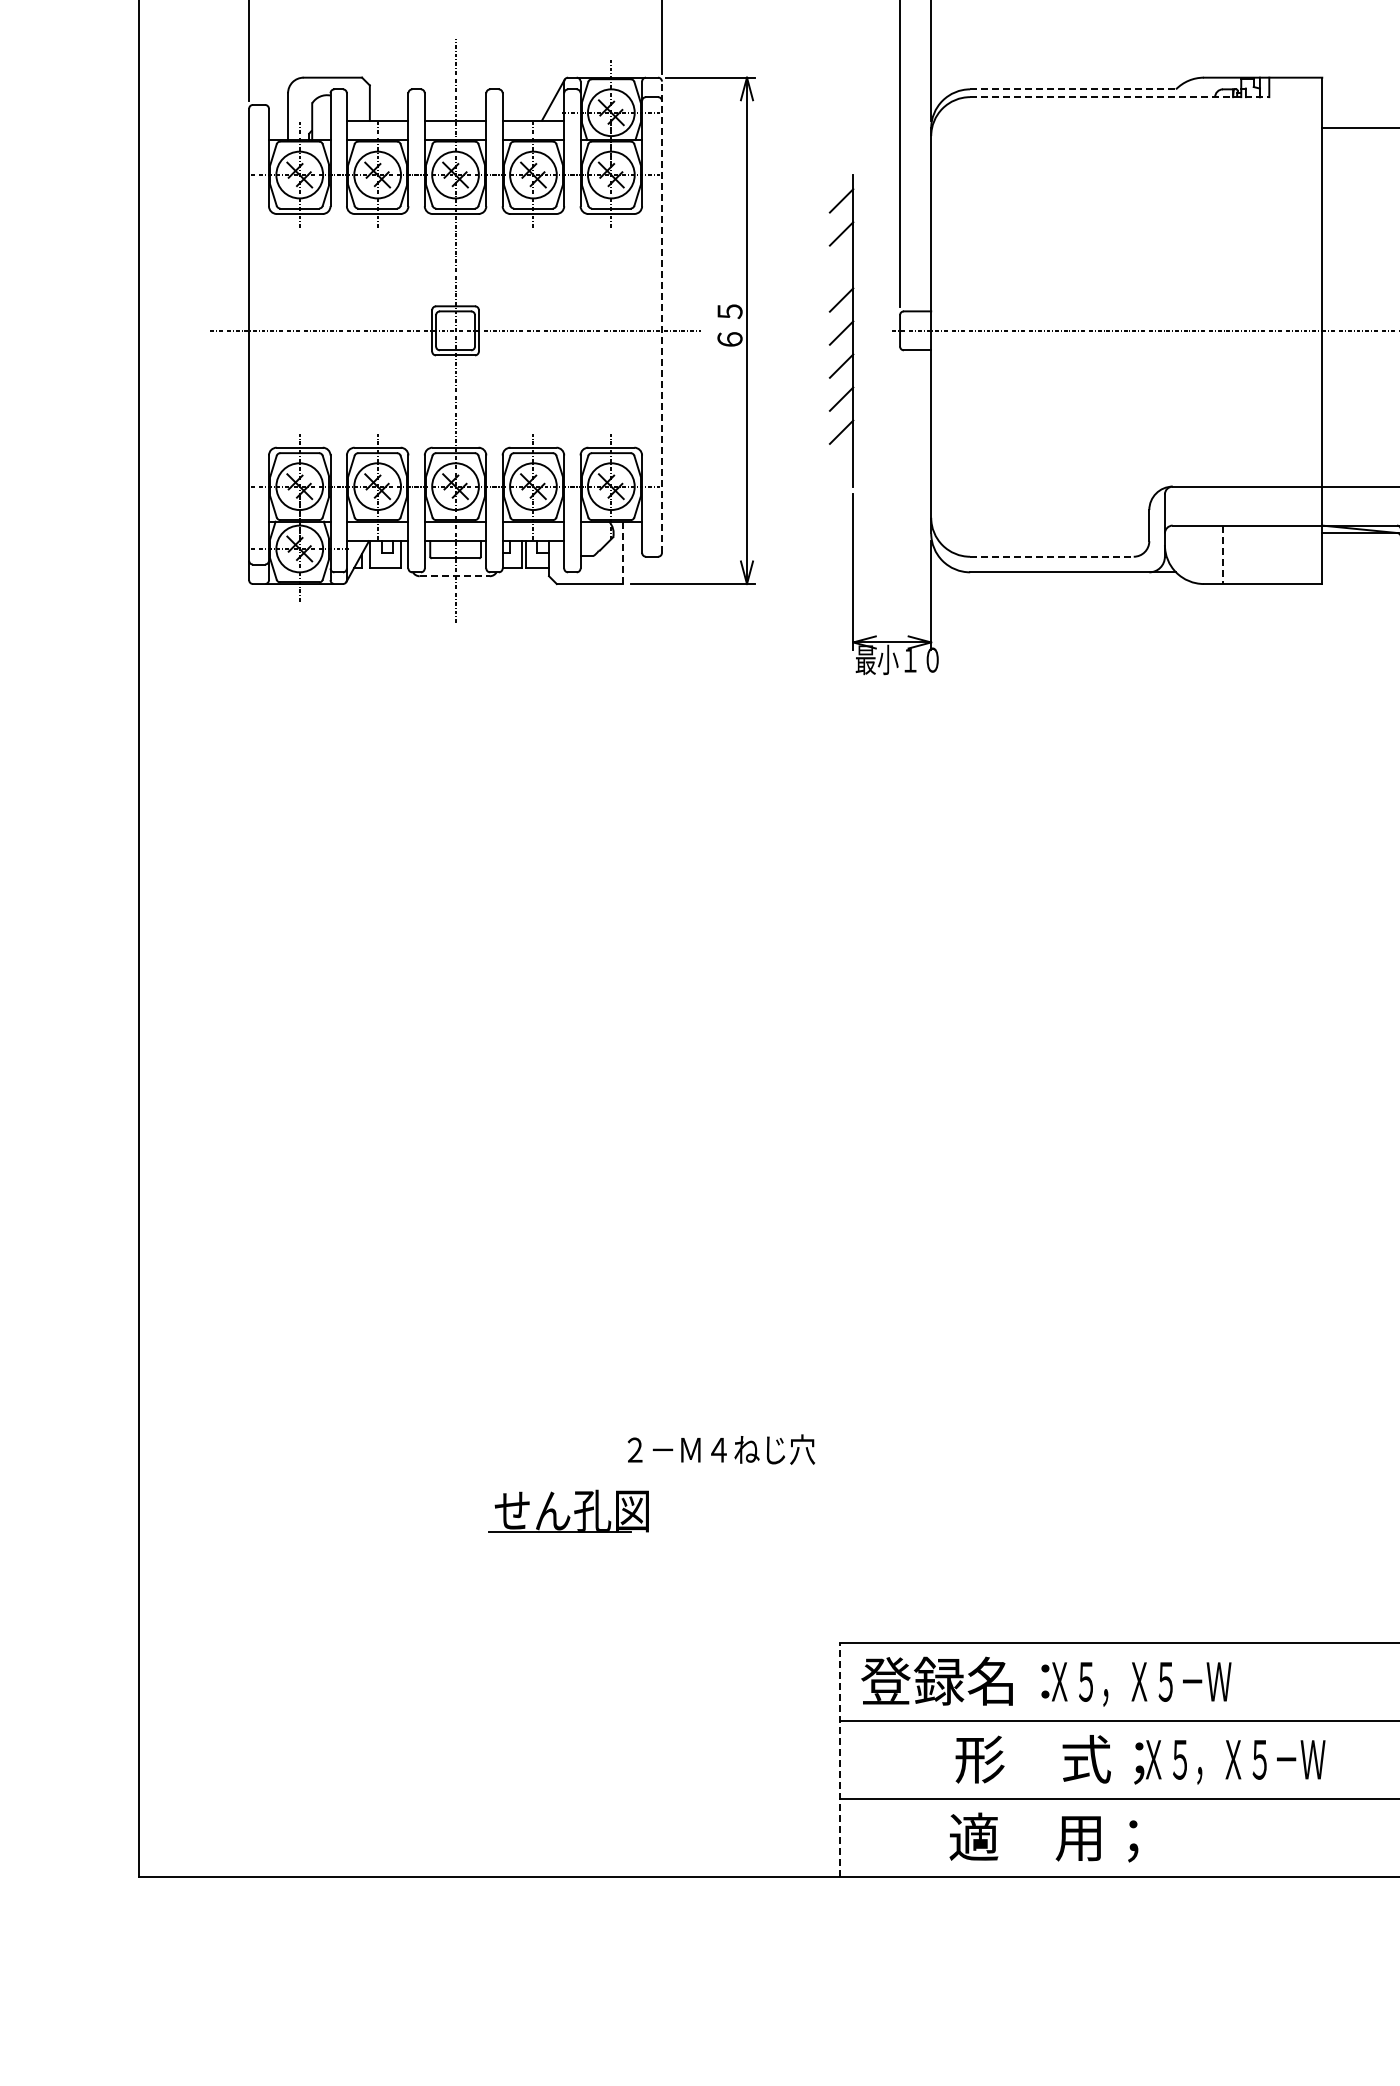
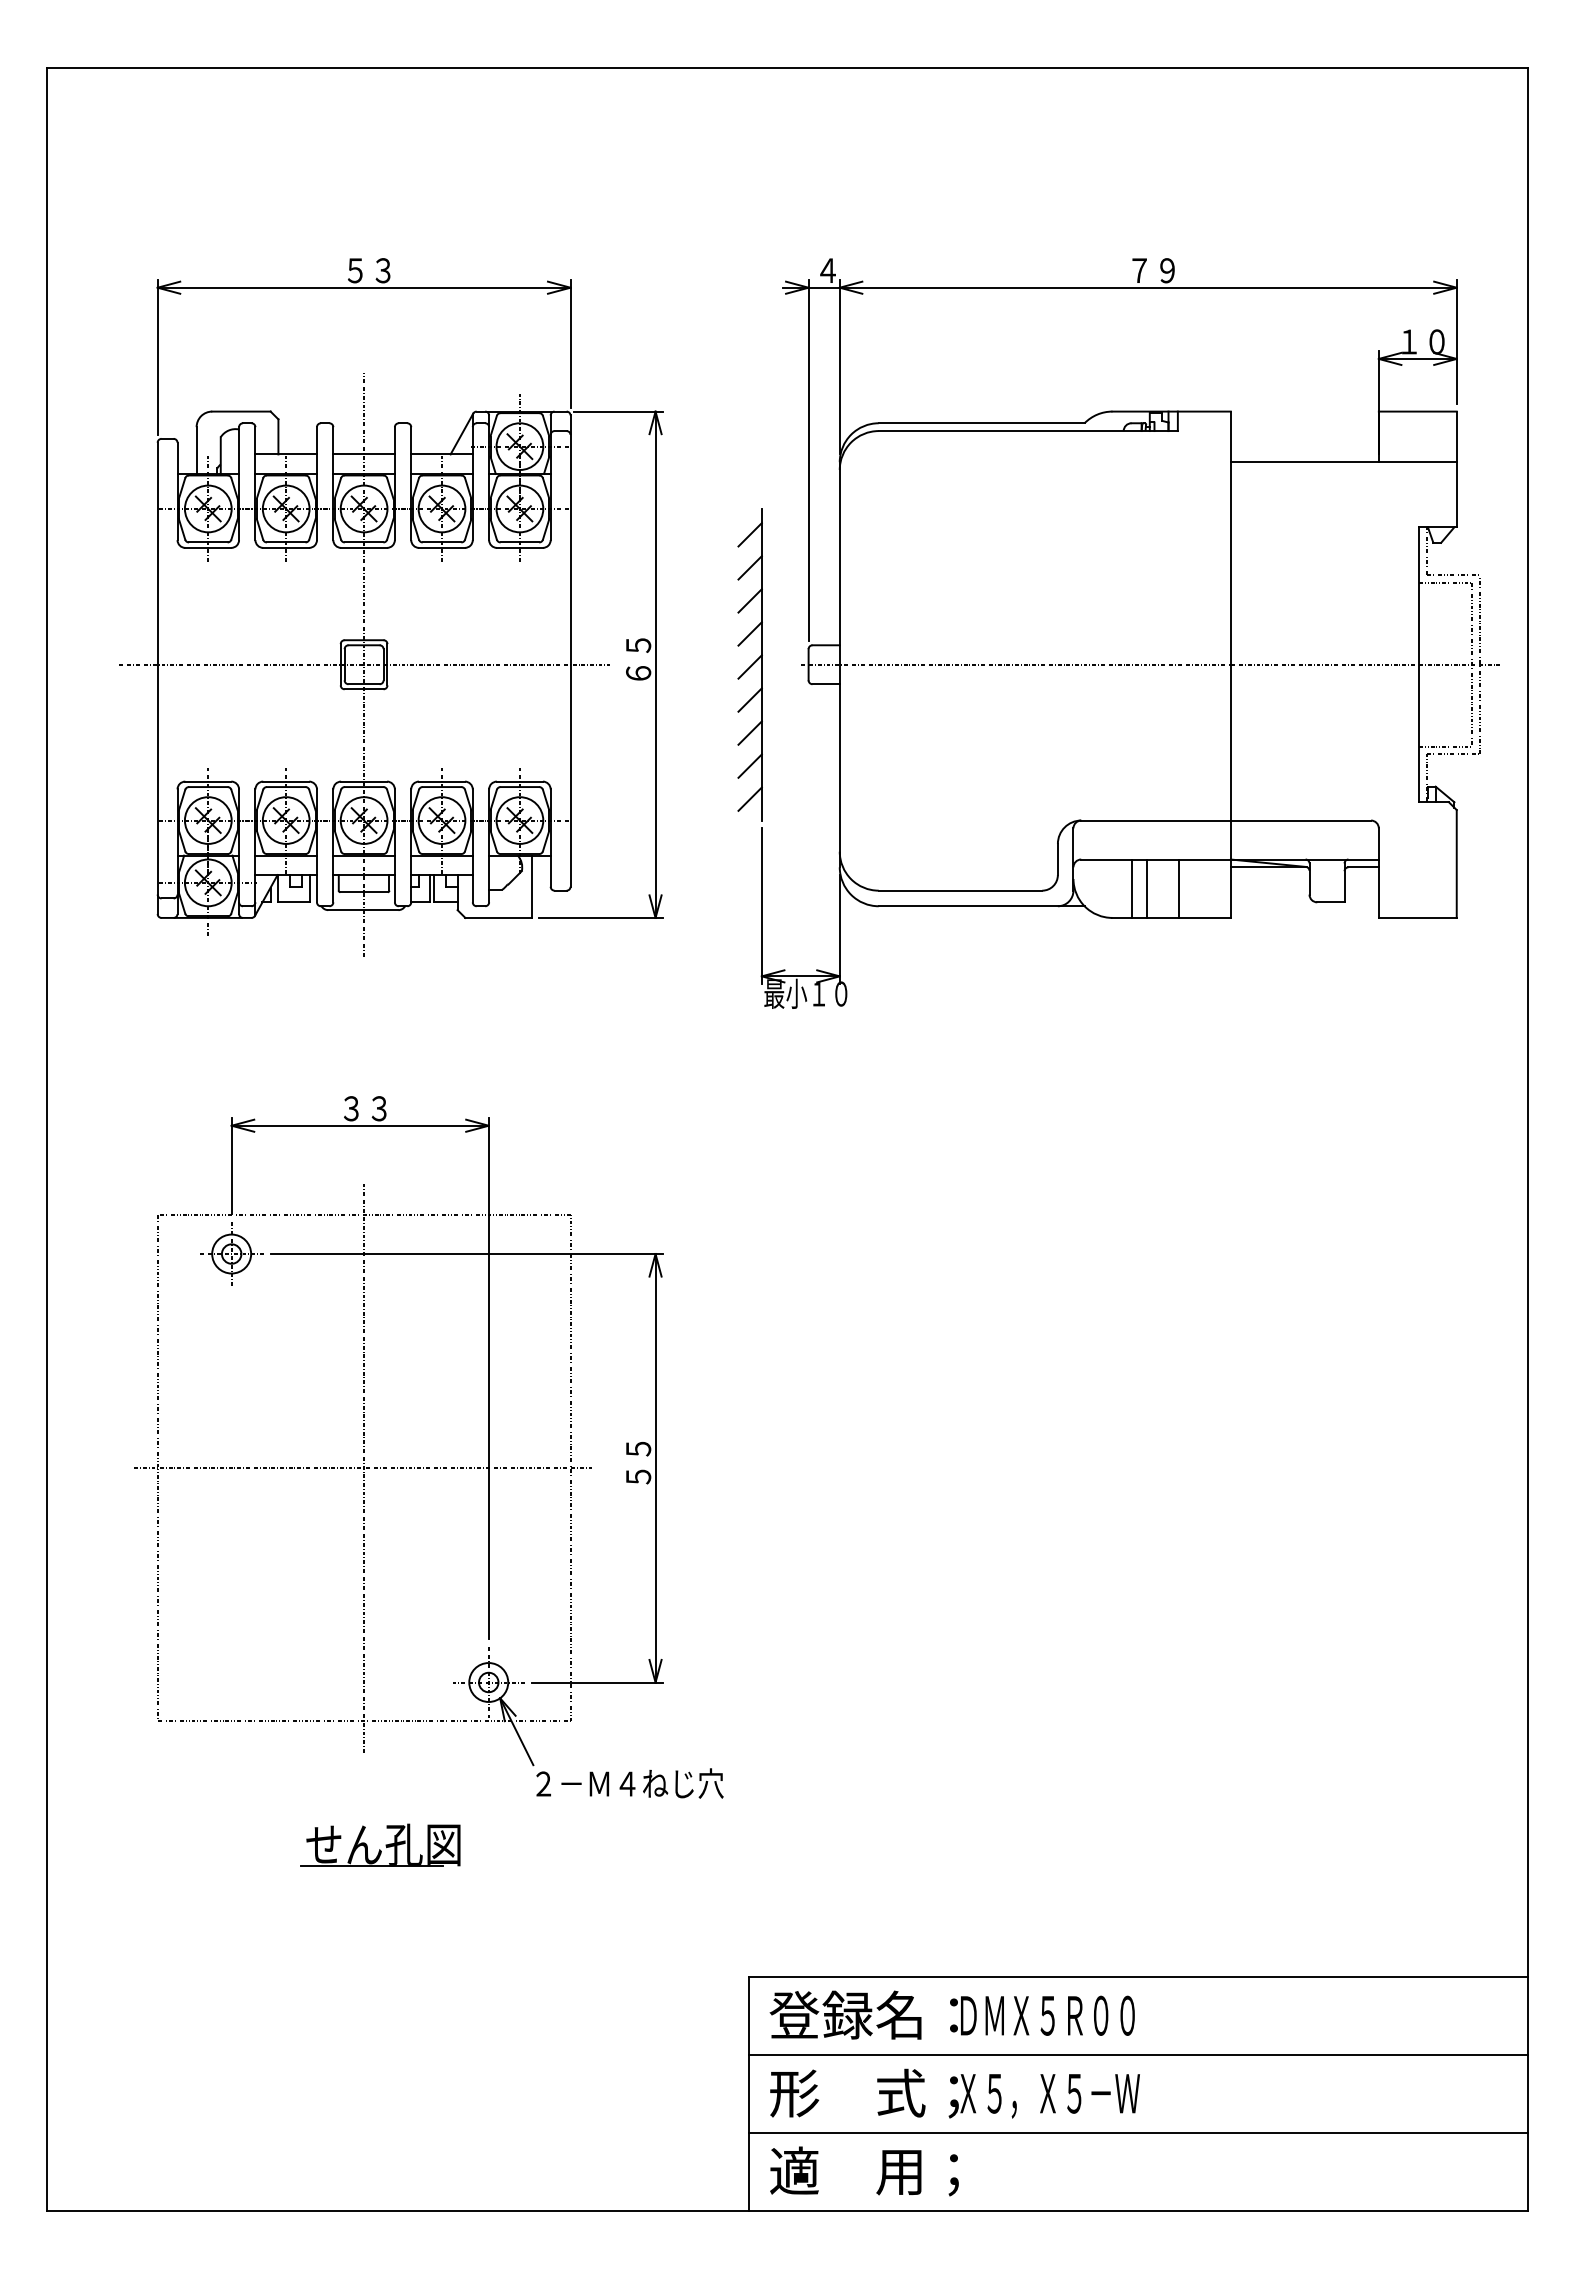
line: (1072, 89) -> (981, 423), dashed -> solid
line: (1119, 97) -> (1028, 431), dashed -> solid
line: (840, 266) -> (749, 600), added
line: (661, 317) -> (570, 651), dashed -> solid
line: (840, 464) -> (749, 798), added
line: (622, 552) -> (531, 886), dashed -> solid
line: (1238, 554) -> (1147, 888), added
line: (1269, 554) -> (1178, 888), added
line: (1222, 555) -> (1131, 889), dashed -> solid
line: (1051, 556) -> (960, 890), dashed -> solid
line: (454, 576) -> (363, 910), dashed -> solid
part: (455, 1098) -> (364, 1432), added
part: (568, 1510) -> (380, 1844), moved
text: (1140, 1683) -> (1049, 2017), Ｘ５，Ｘ５－Ｗ -> ＤＭＸ５Ｒ００
line: (839, 1759) -> (748, 2093), dashed -> solid
text: (1139, 1759) -> (954, 2093), moved
text: (1043, 1837) -> (864, 2171), moved

